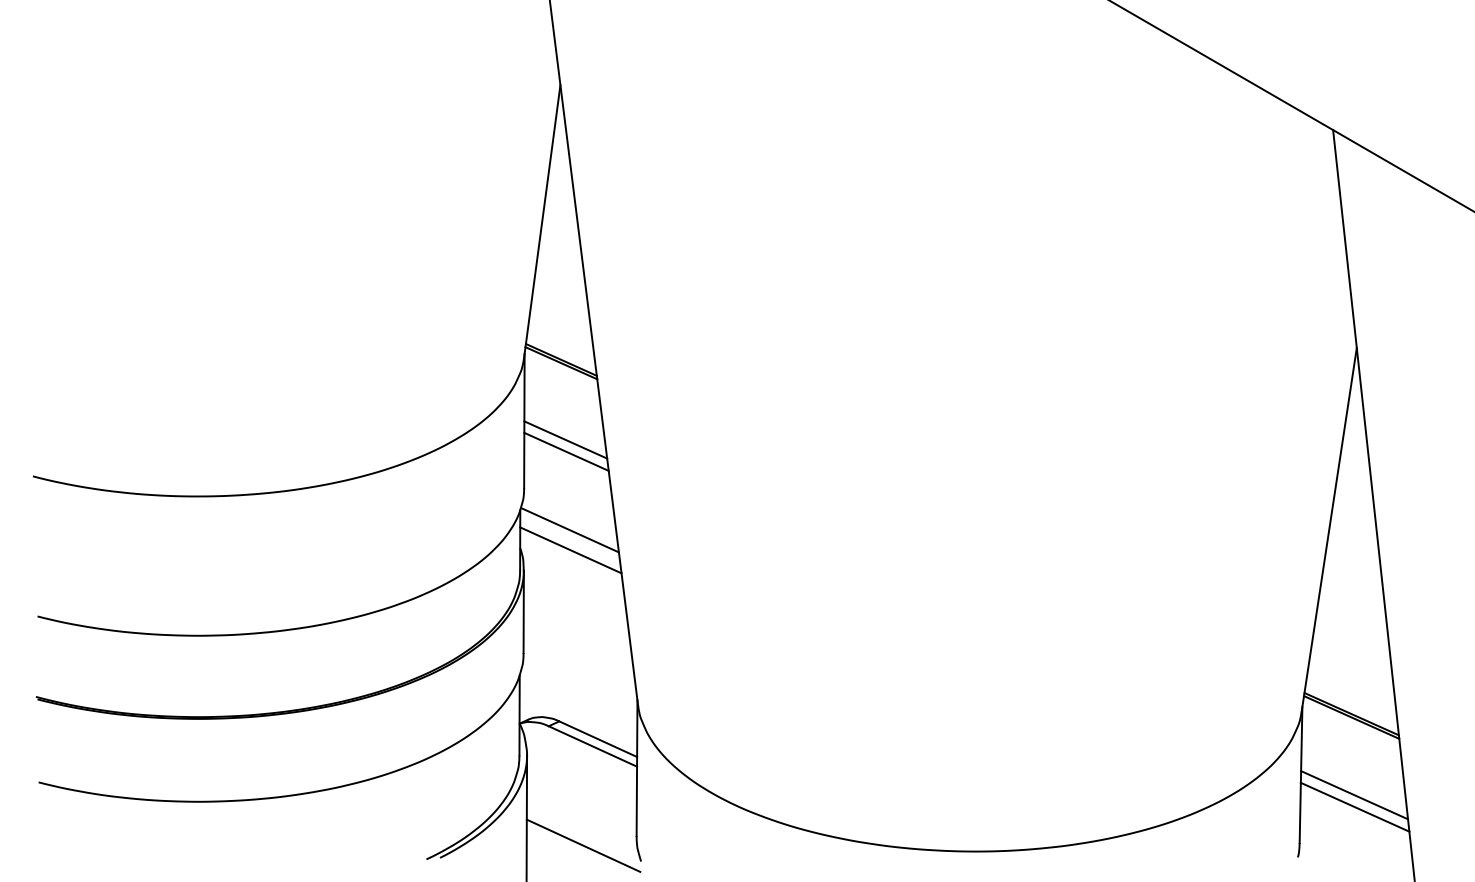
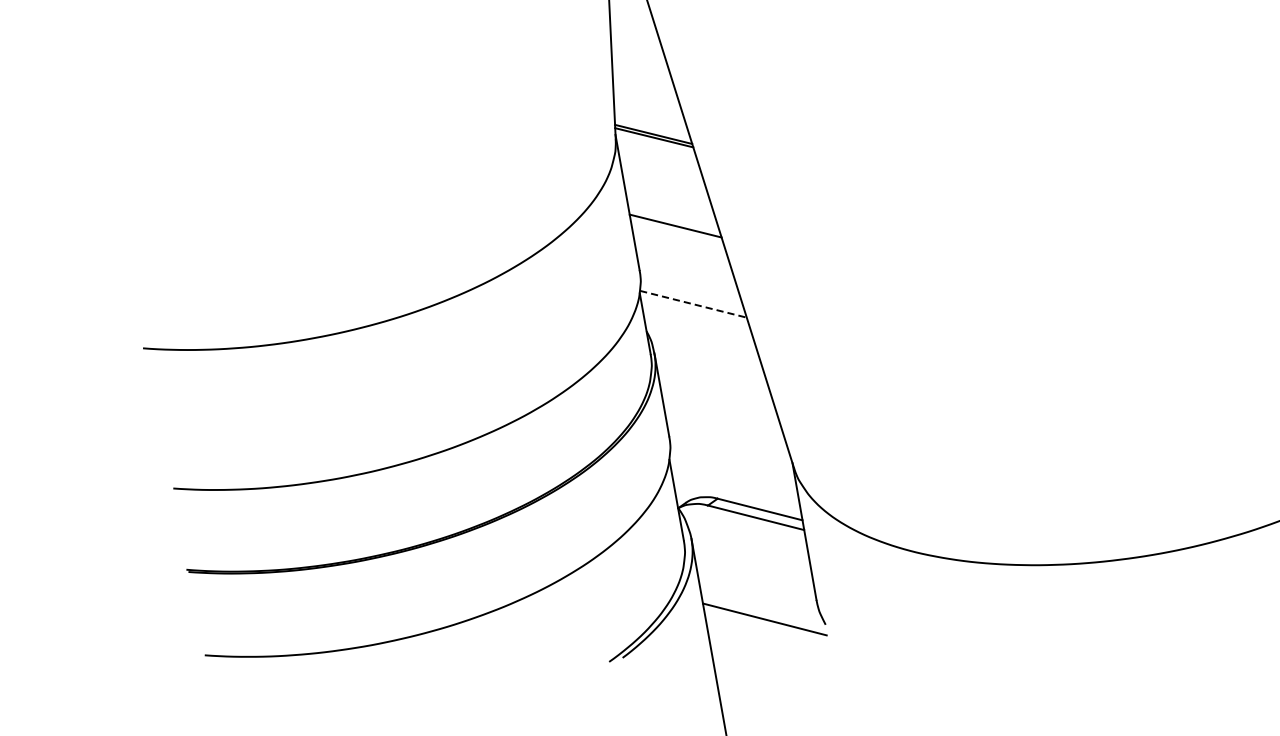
line: (565, 439) -> (672, 213), removed
line: (569, 530) -> (693, 304), solid -> dashed
line: (570, 550) -> (697, 324), removed

